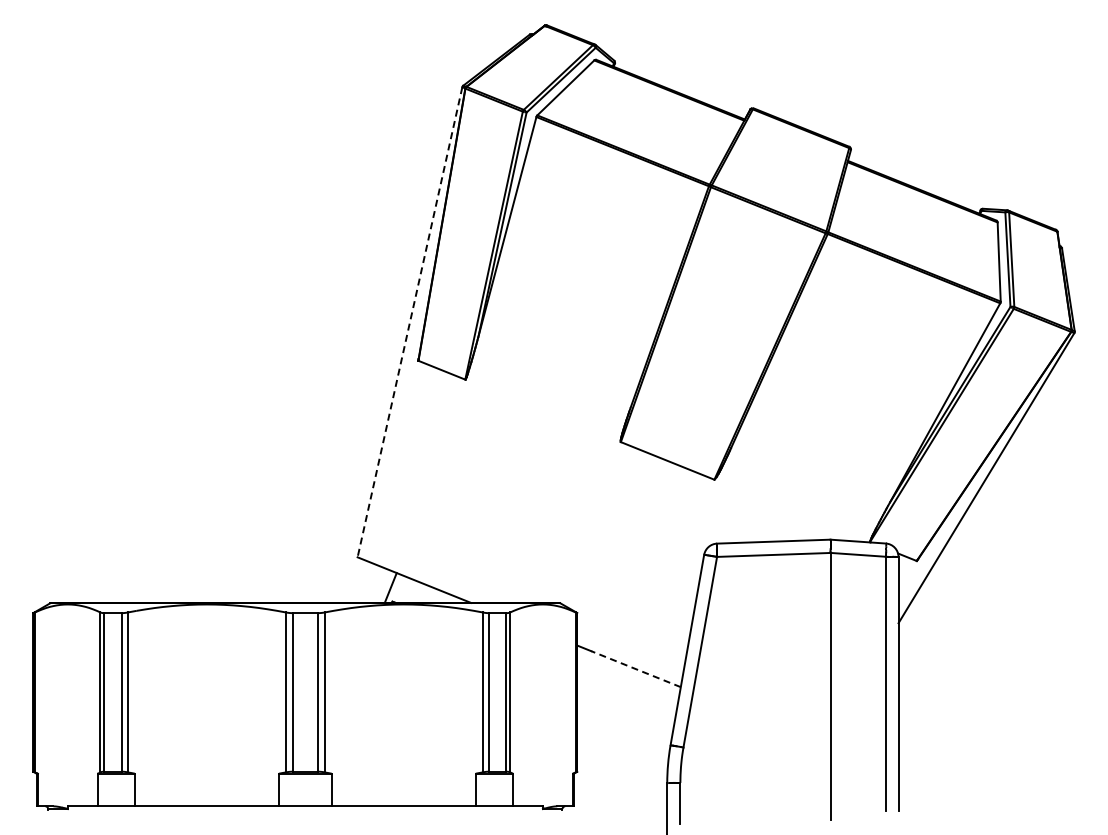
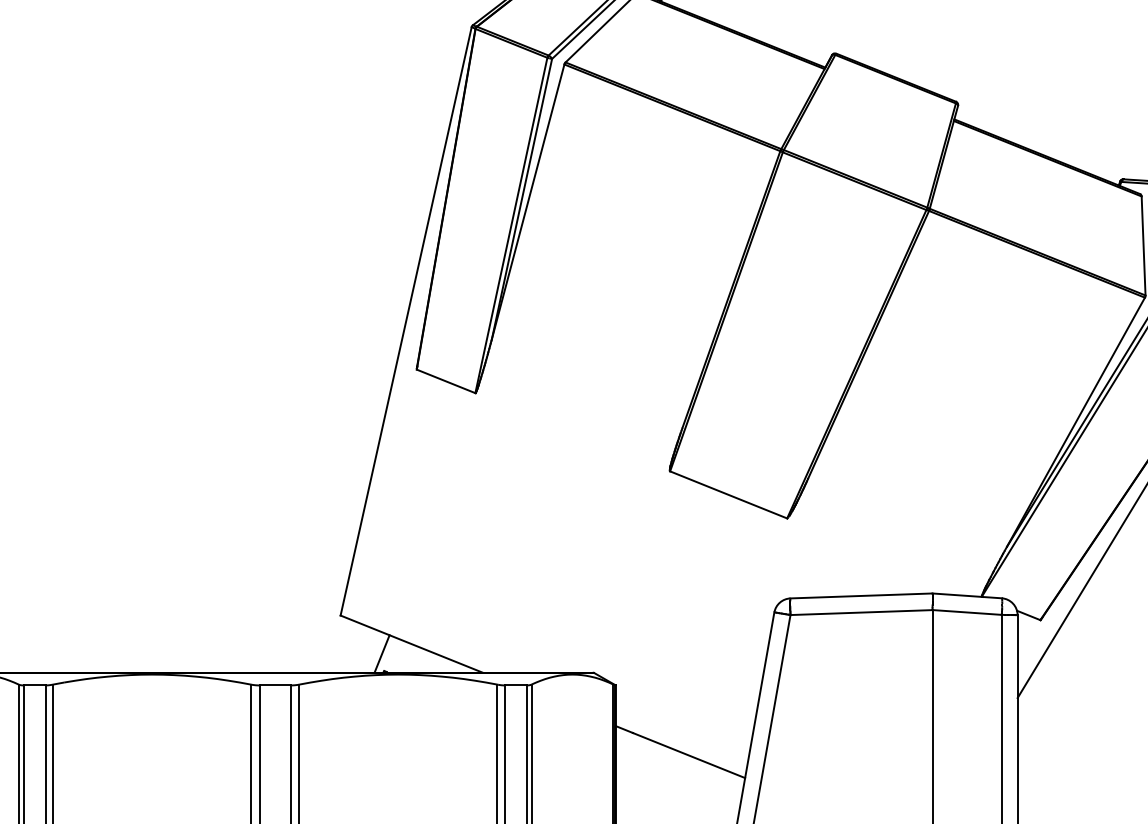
line: (409, 322) -> (405, 321), dashed -> solid
line: (635, 668) -> (688, 754), dashed -> solid

